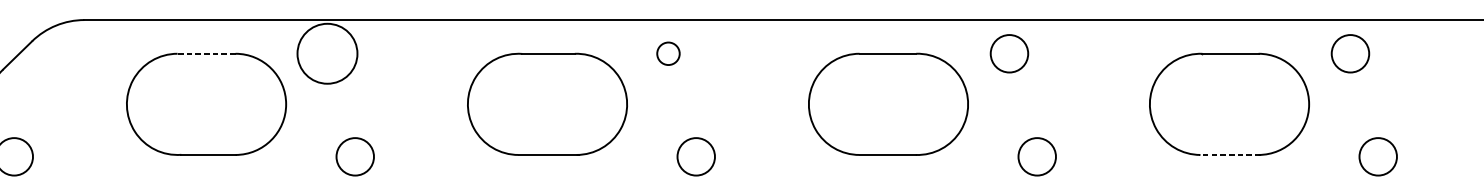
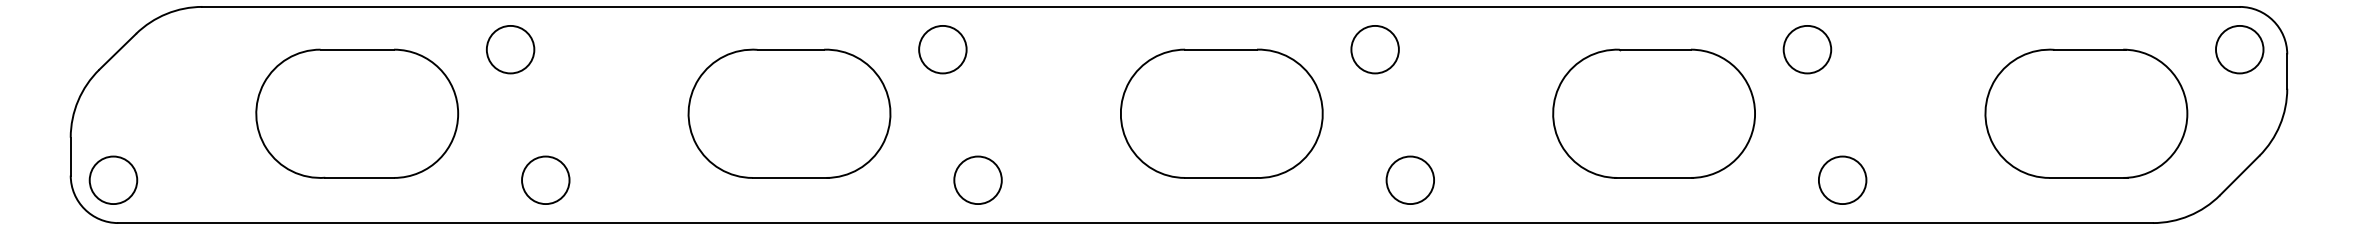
line: (206, 53) -> (357, 49), dashed -> solid
circle: (327, 53) -> (510, 49), size x0.62
circle: (668, 53) -> (942, 49), size x1.67
line: (1229, 154) -> (1653, 177), dashed -> solid

